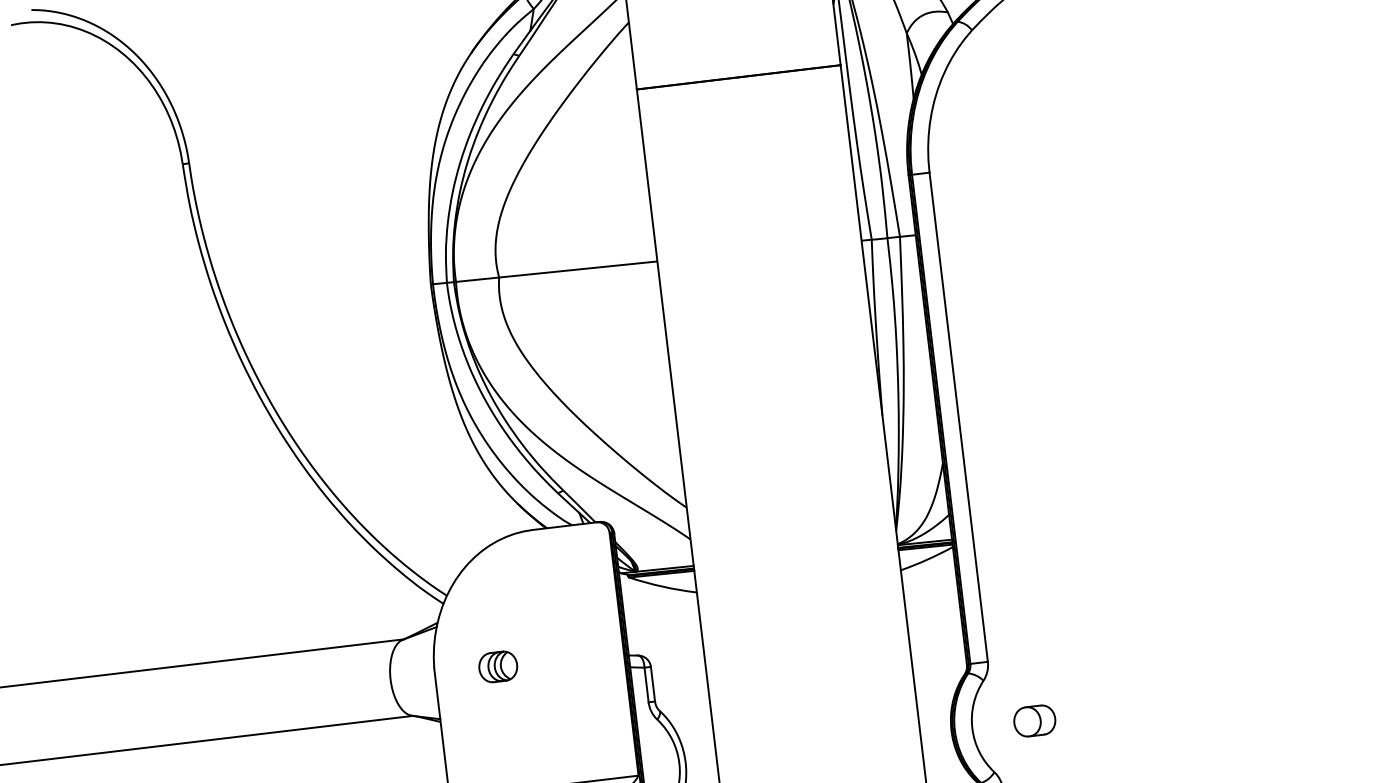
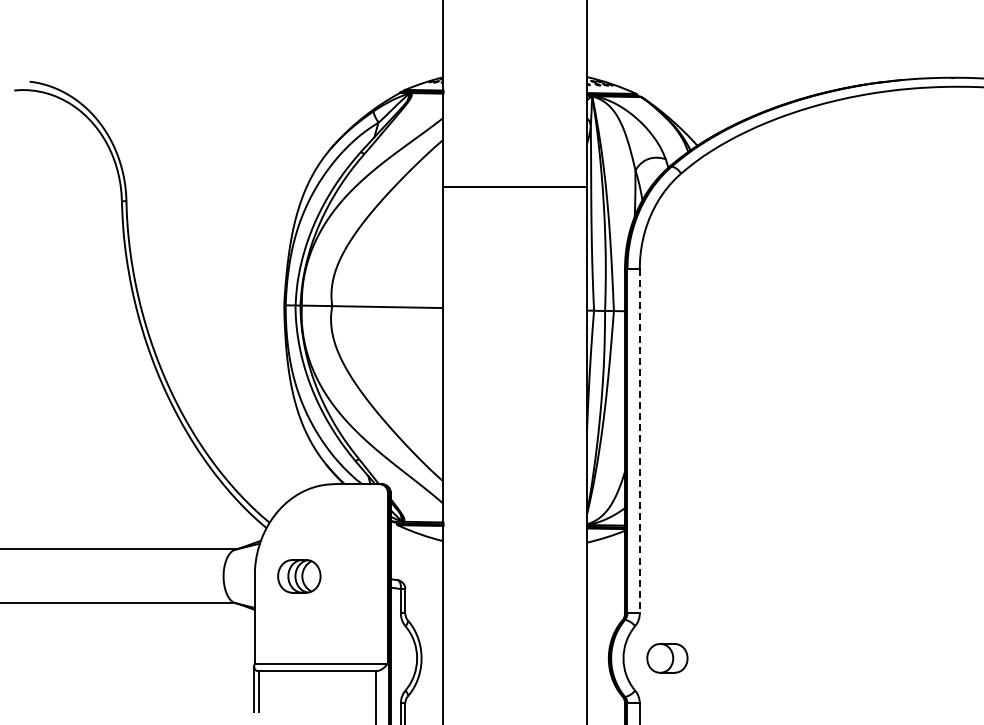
line: (958, 417) -> (639, 441), solid -> dashed
part: (498, 667) -> (299, 576), size x1.6
part: (1034, 721) -> (667, 658), size x1.4

